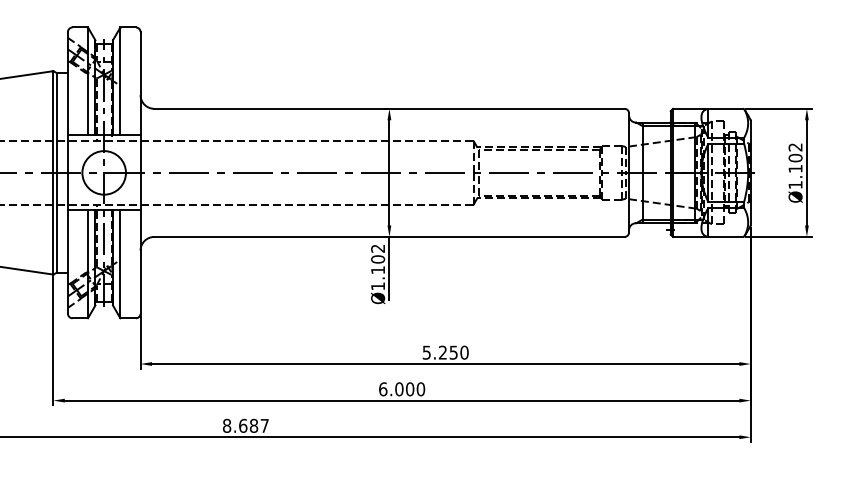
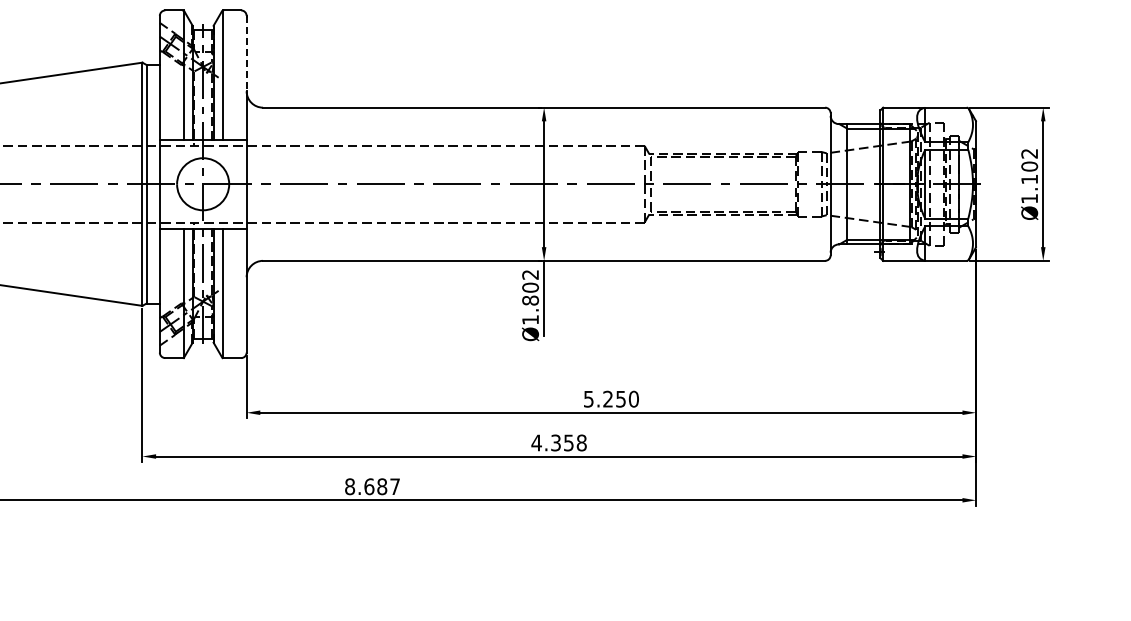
line: (140, 63) -> (246, 53), solid -> dashed
text: (378, 270) -> (530, 300), Ø1.102 -> Ø1.802
text: (401, 388) -> (558, 442), 6.000 -> 4.358

